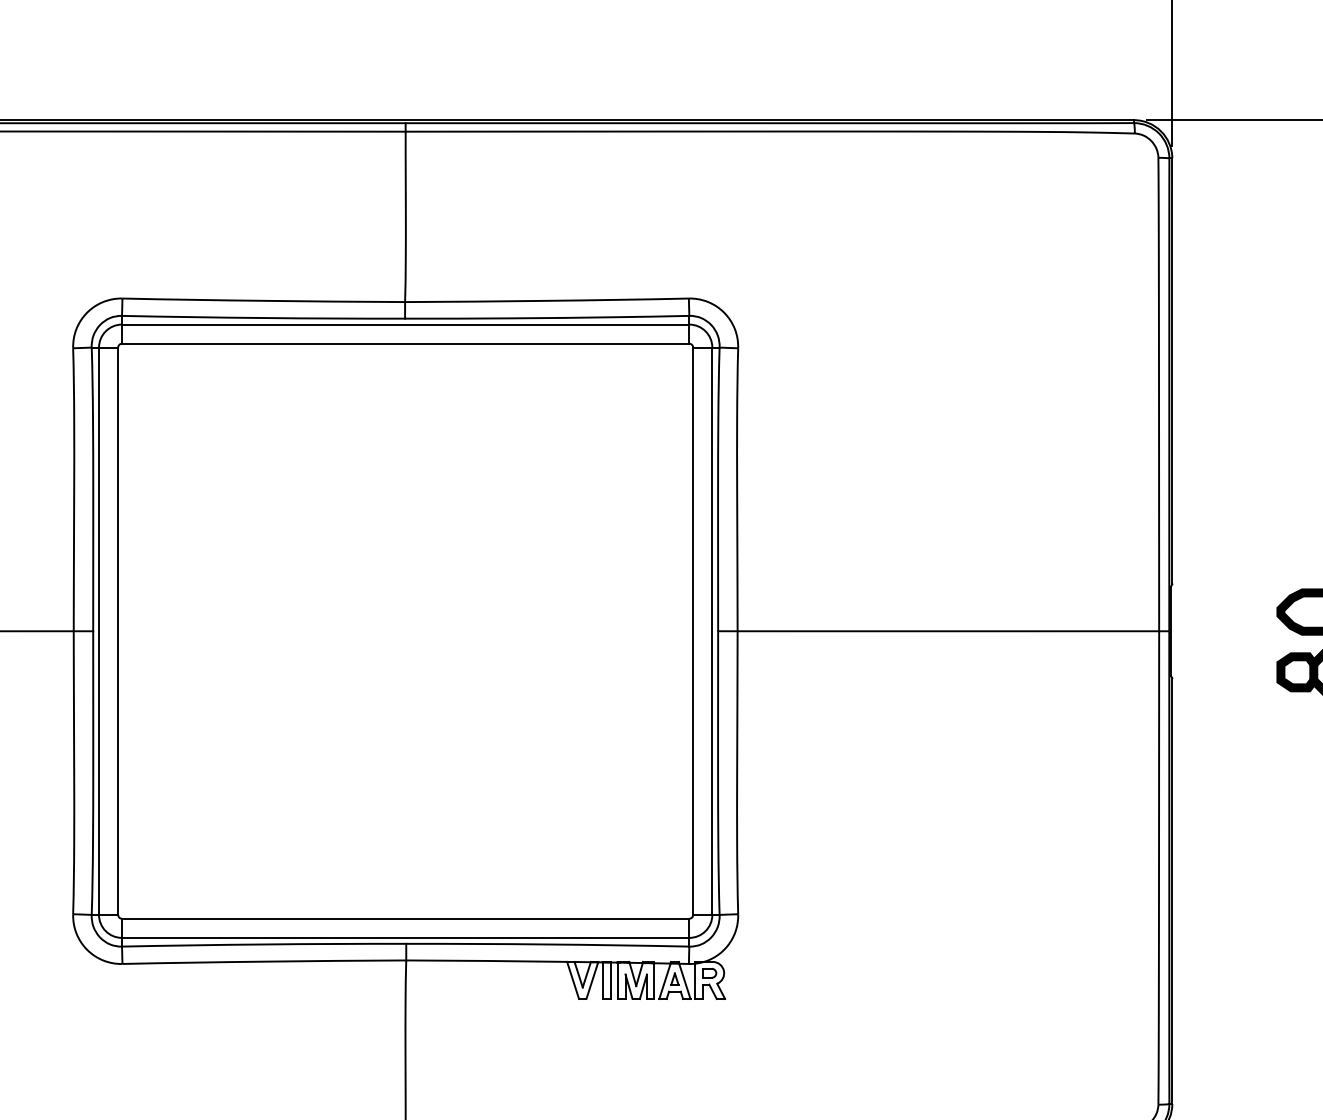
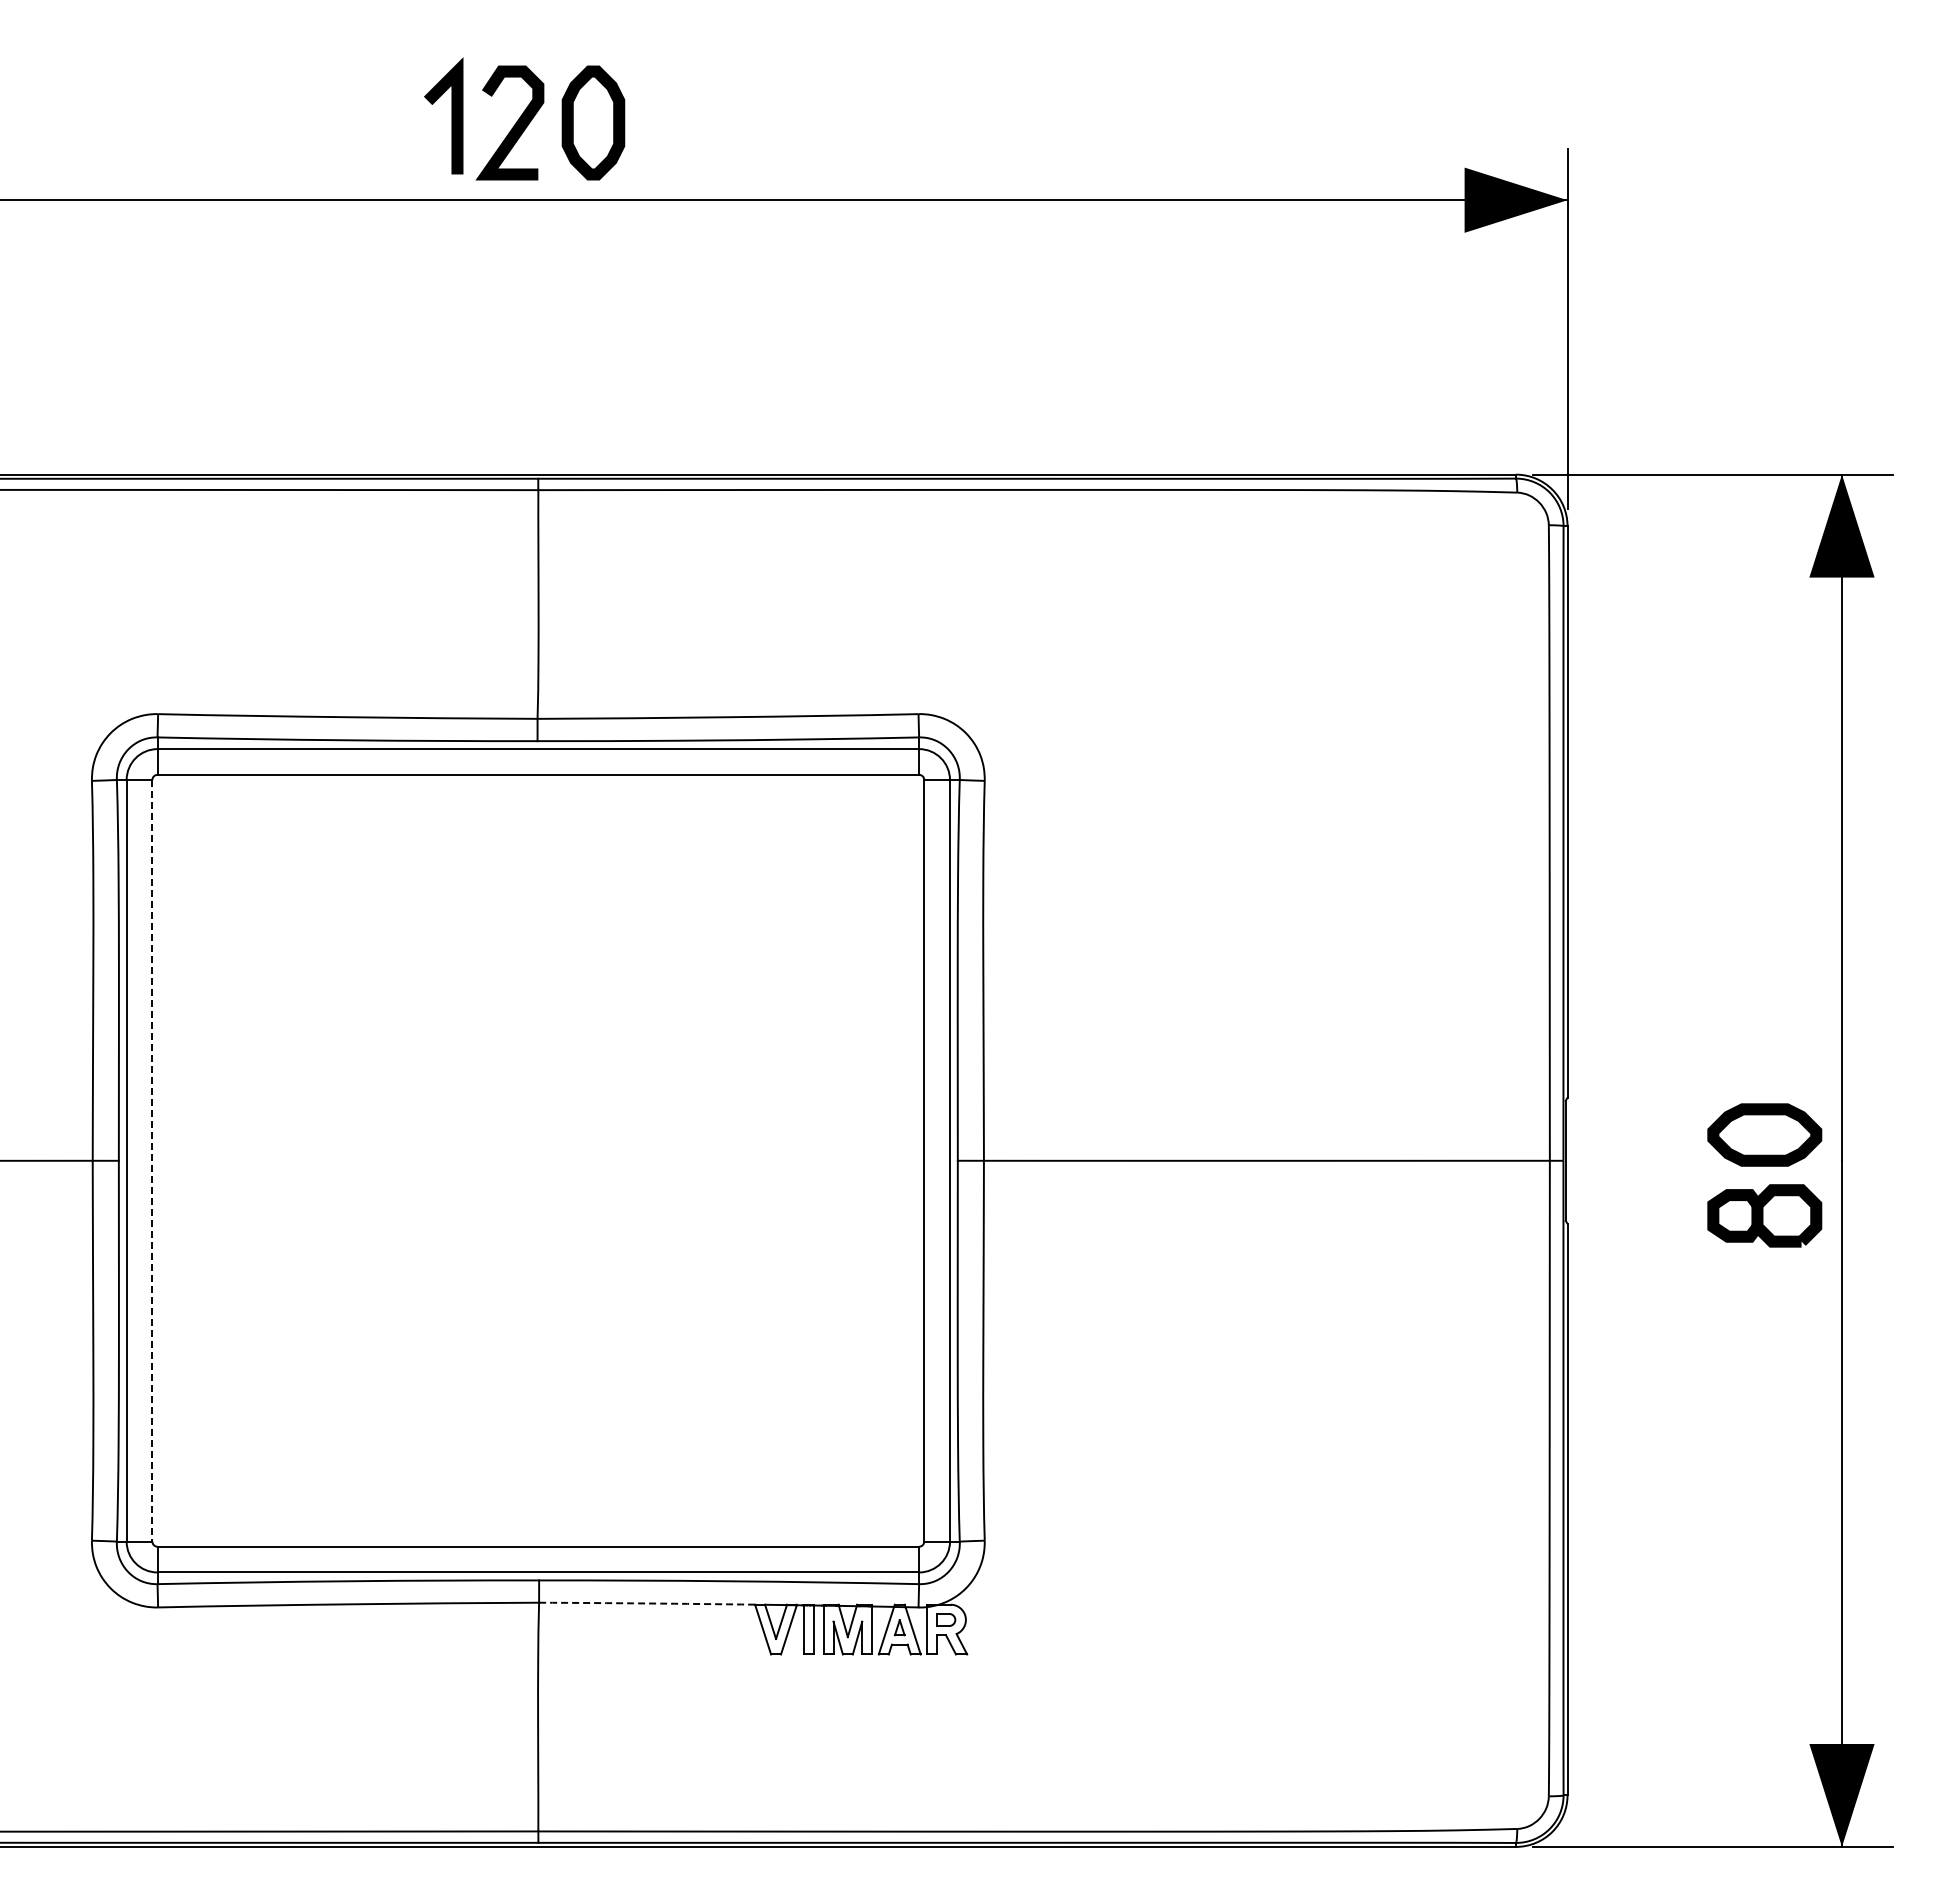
line: (118, 631) -> (152, 1160), solid -> dashed
arc: (486, 961) -> (647, 1603), solid -> dashed

